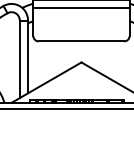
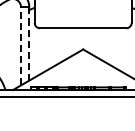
line: (28, 57) -> (29, 44), solid -> dashed
line: (19, 59) -> (20, 46), solid -> dashed

